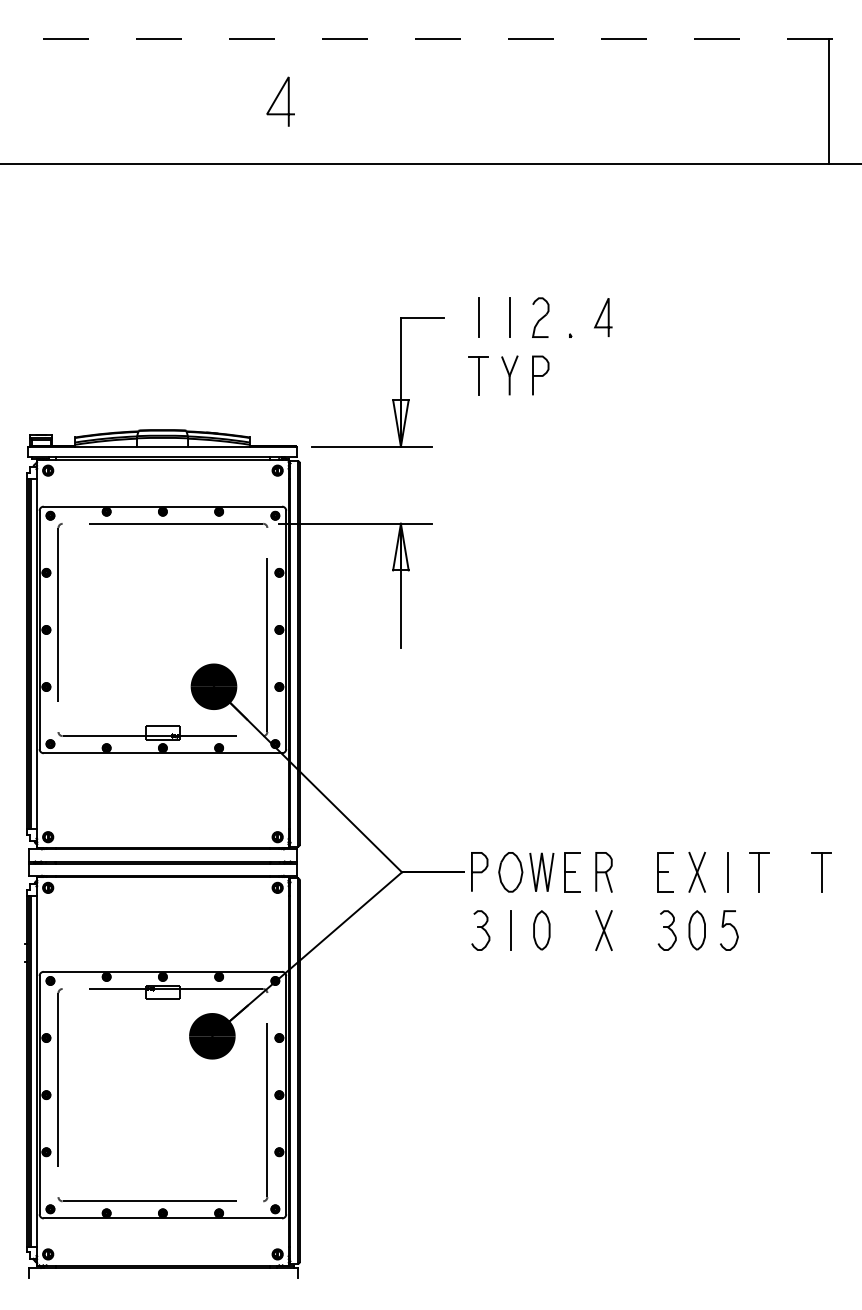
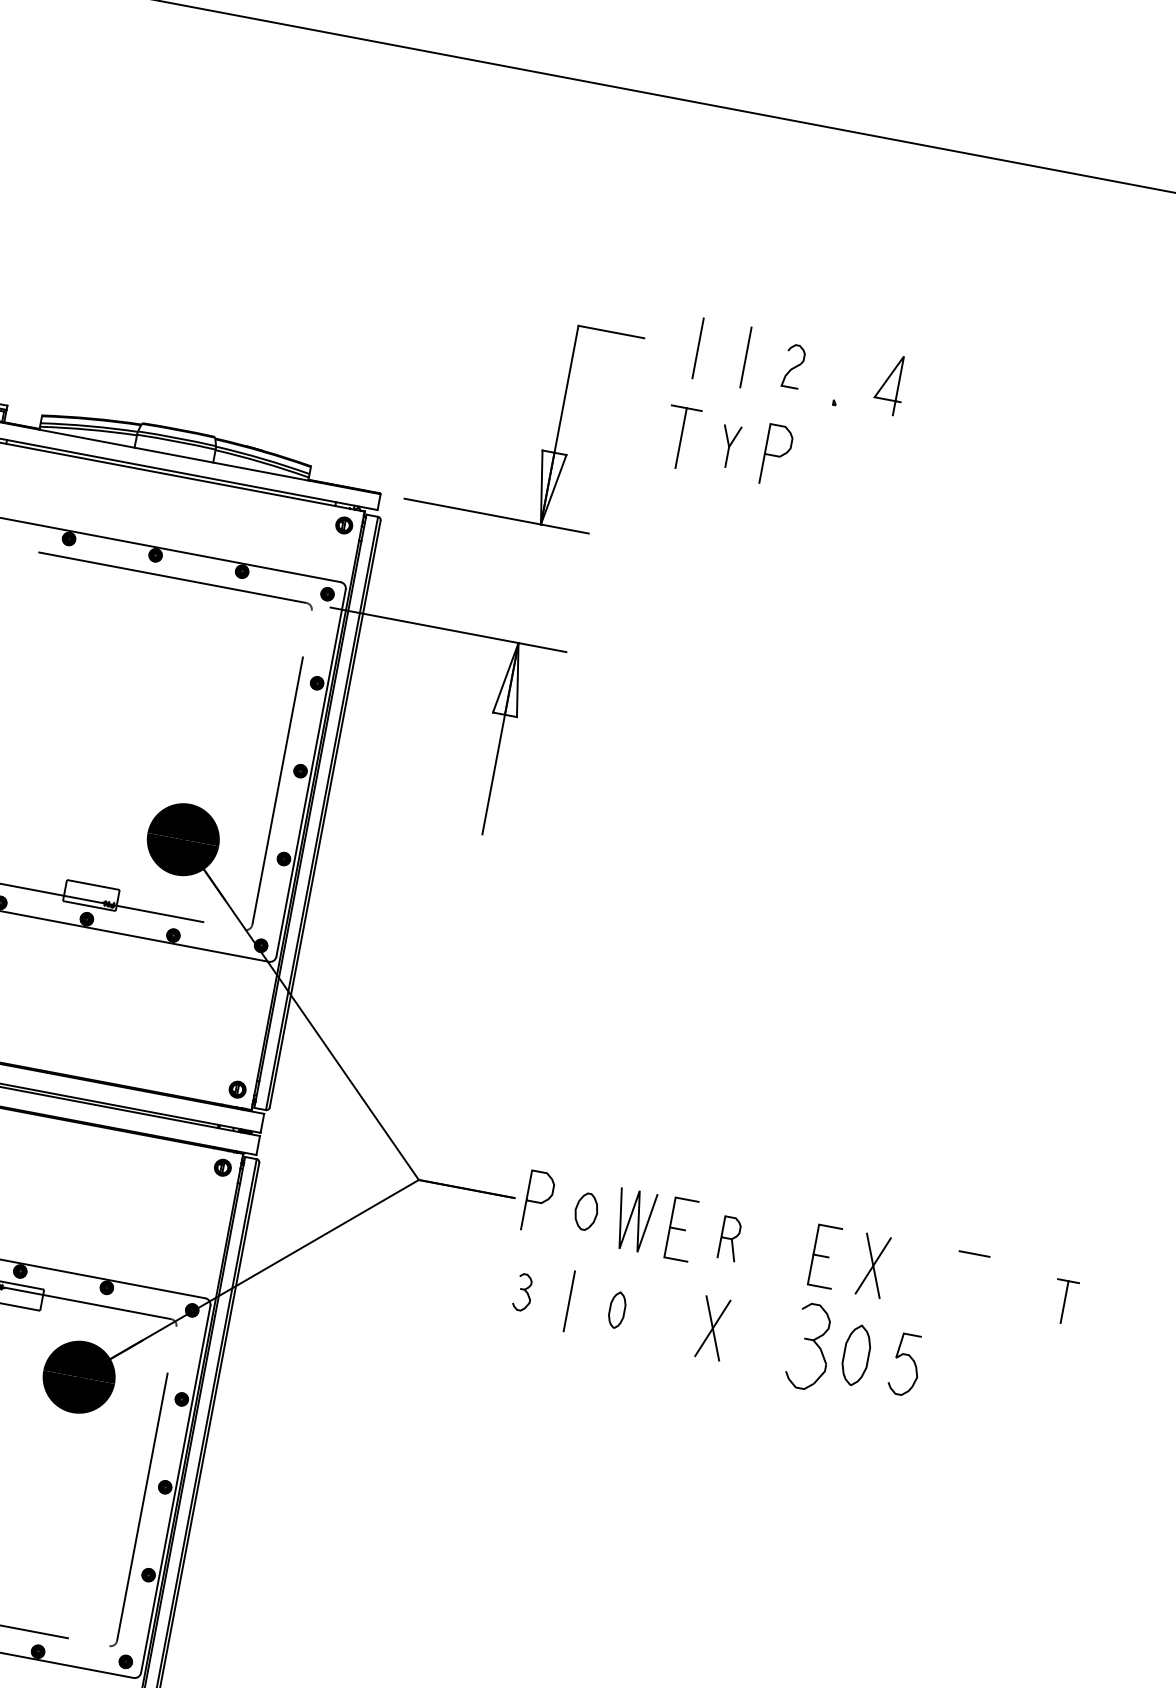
part: (540, 317) -> (793, 366), size x0.7
part: (509, 375) -> (728, 446), size x0.7
line: (728, 871) -> (921, 1273), removed
line: (759, 871) -> (969, 1282), removed
part: (510, 872) -> (585, 1211), size x0.6
part: (603, 872) -> (728, 1238), size x0.7
part: (821, 872) -> (1064, 1302), size x0.7
part: (480, 930) -> (522, 1292), size x0.6
part: (541, 930) -> (616, 1310), size x0.6
part: (666, 930) -> (809, 1346), size x1.4

